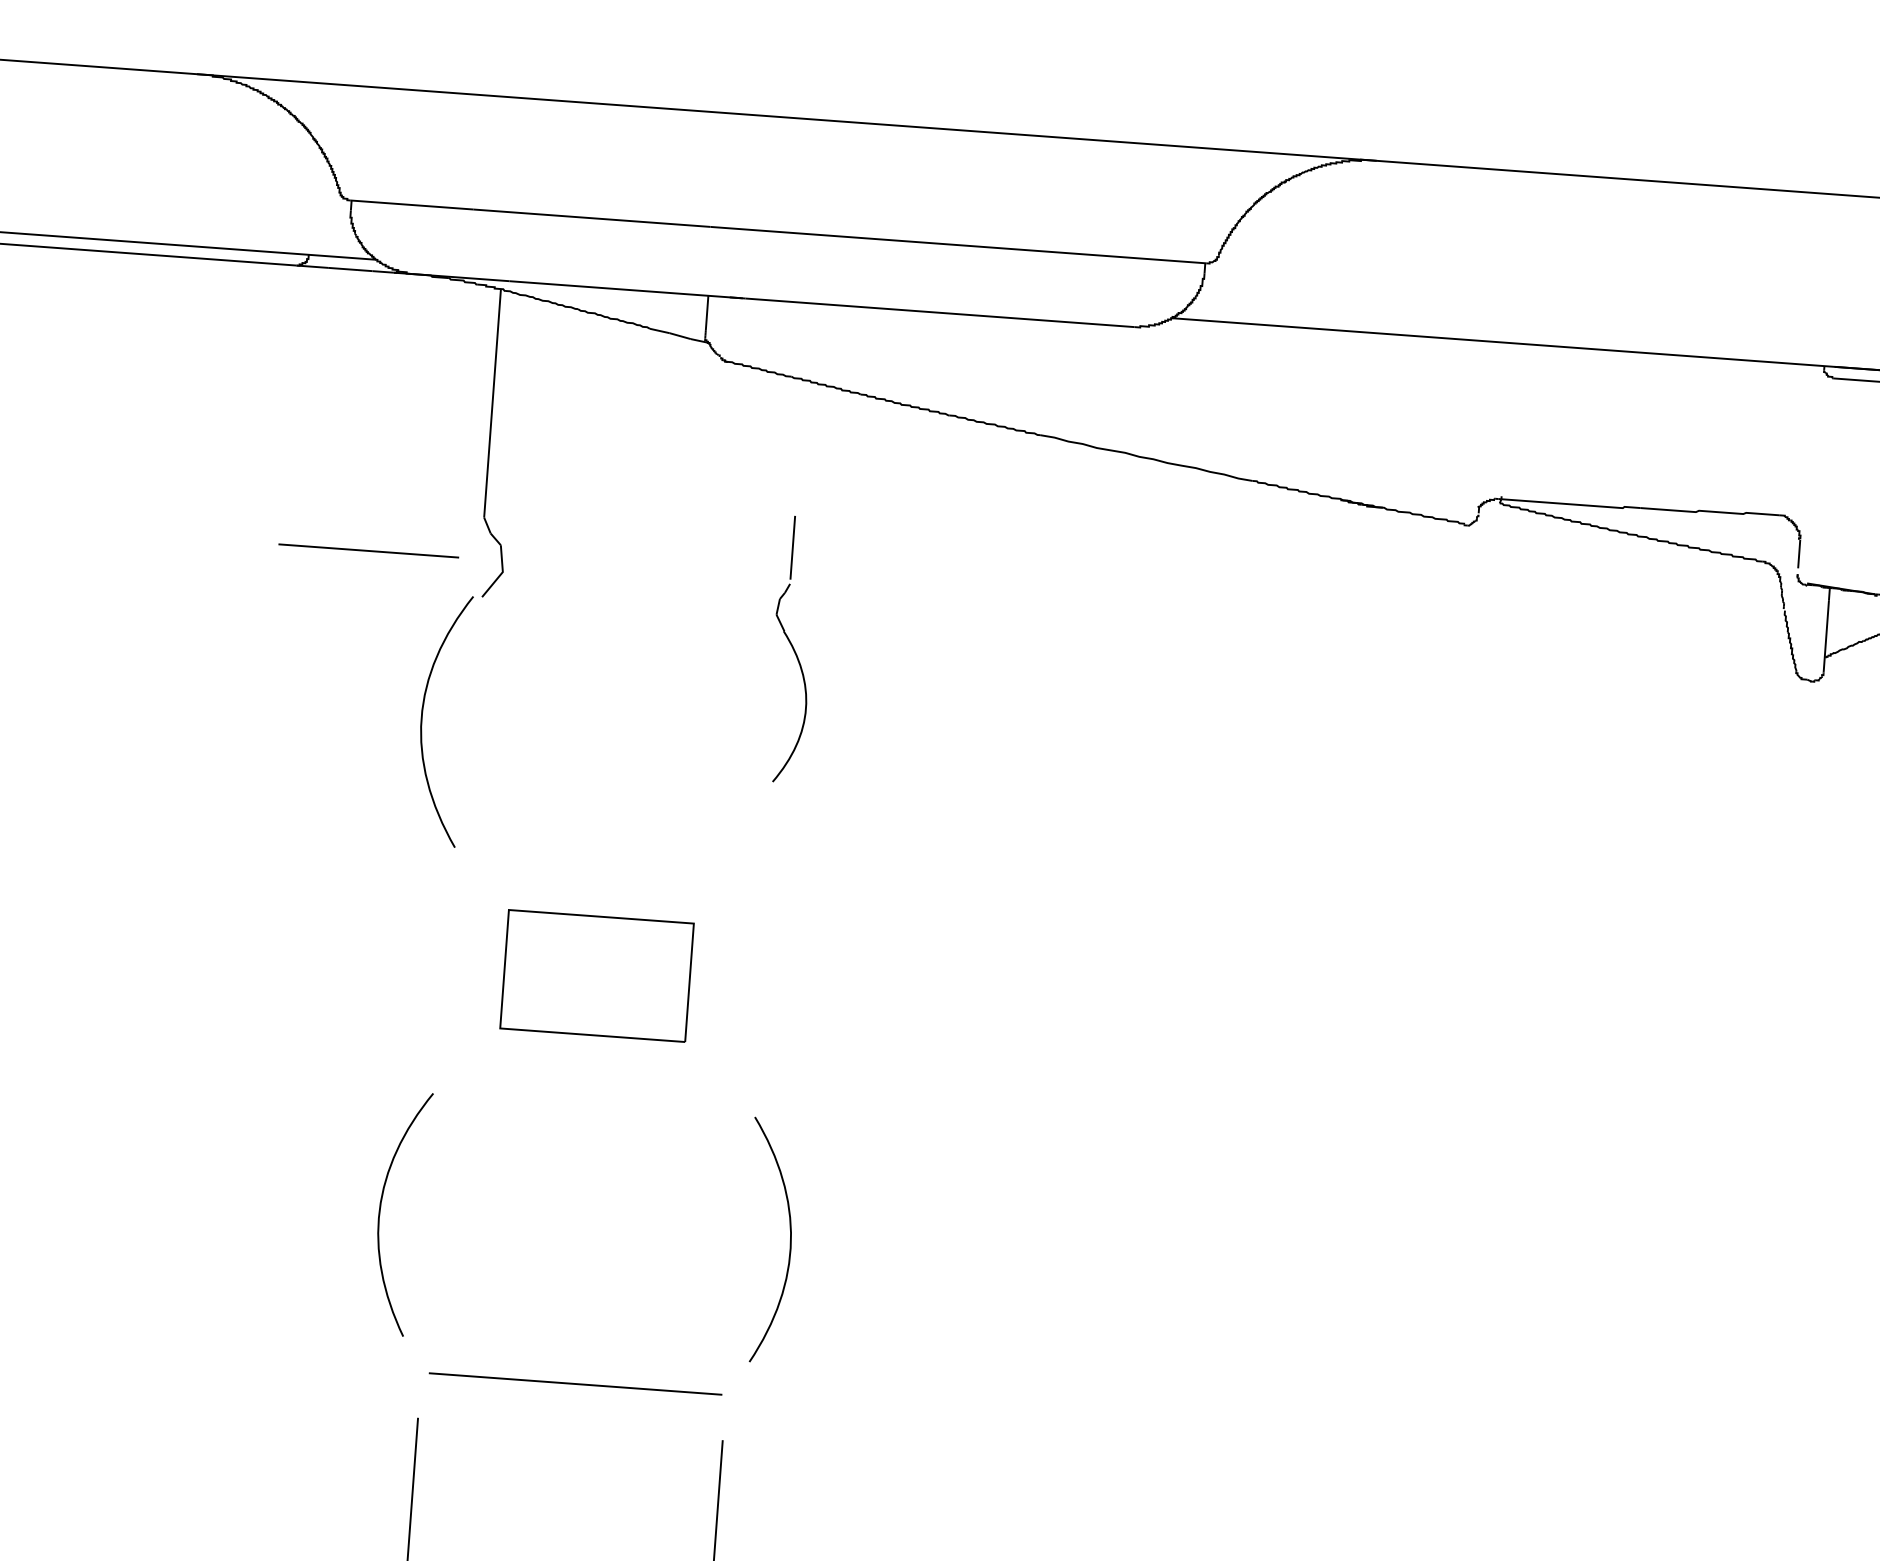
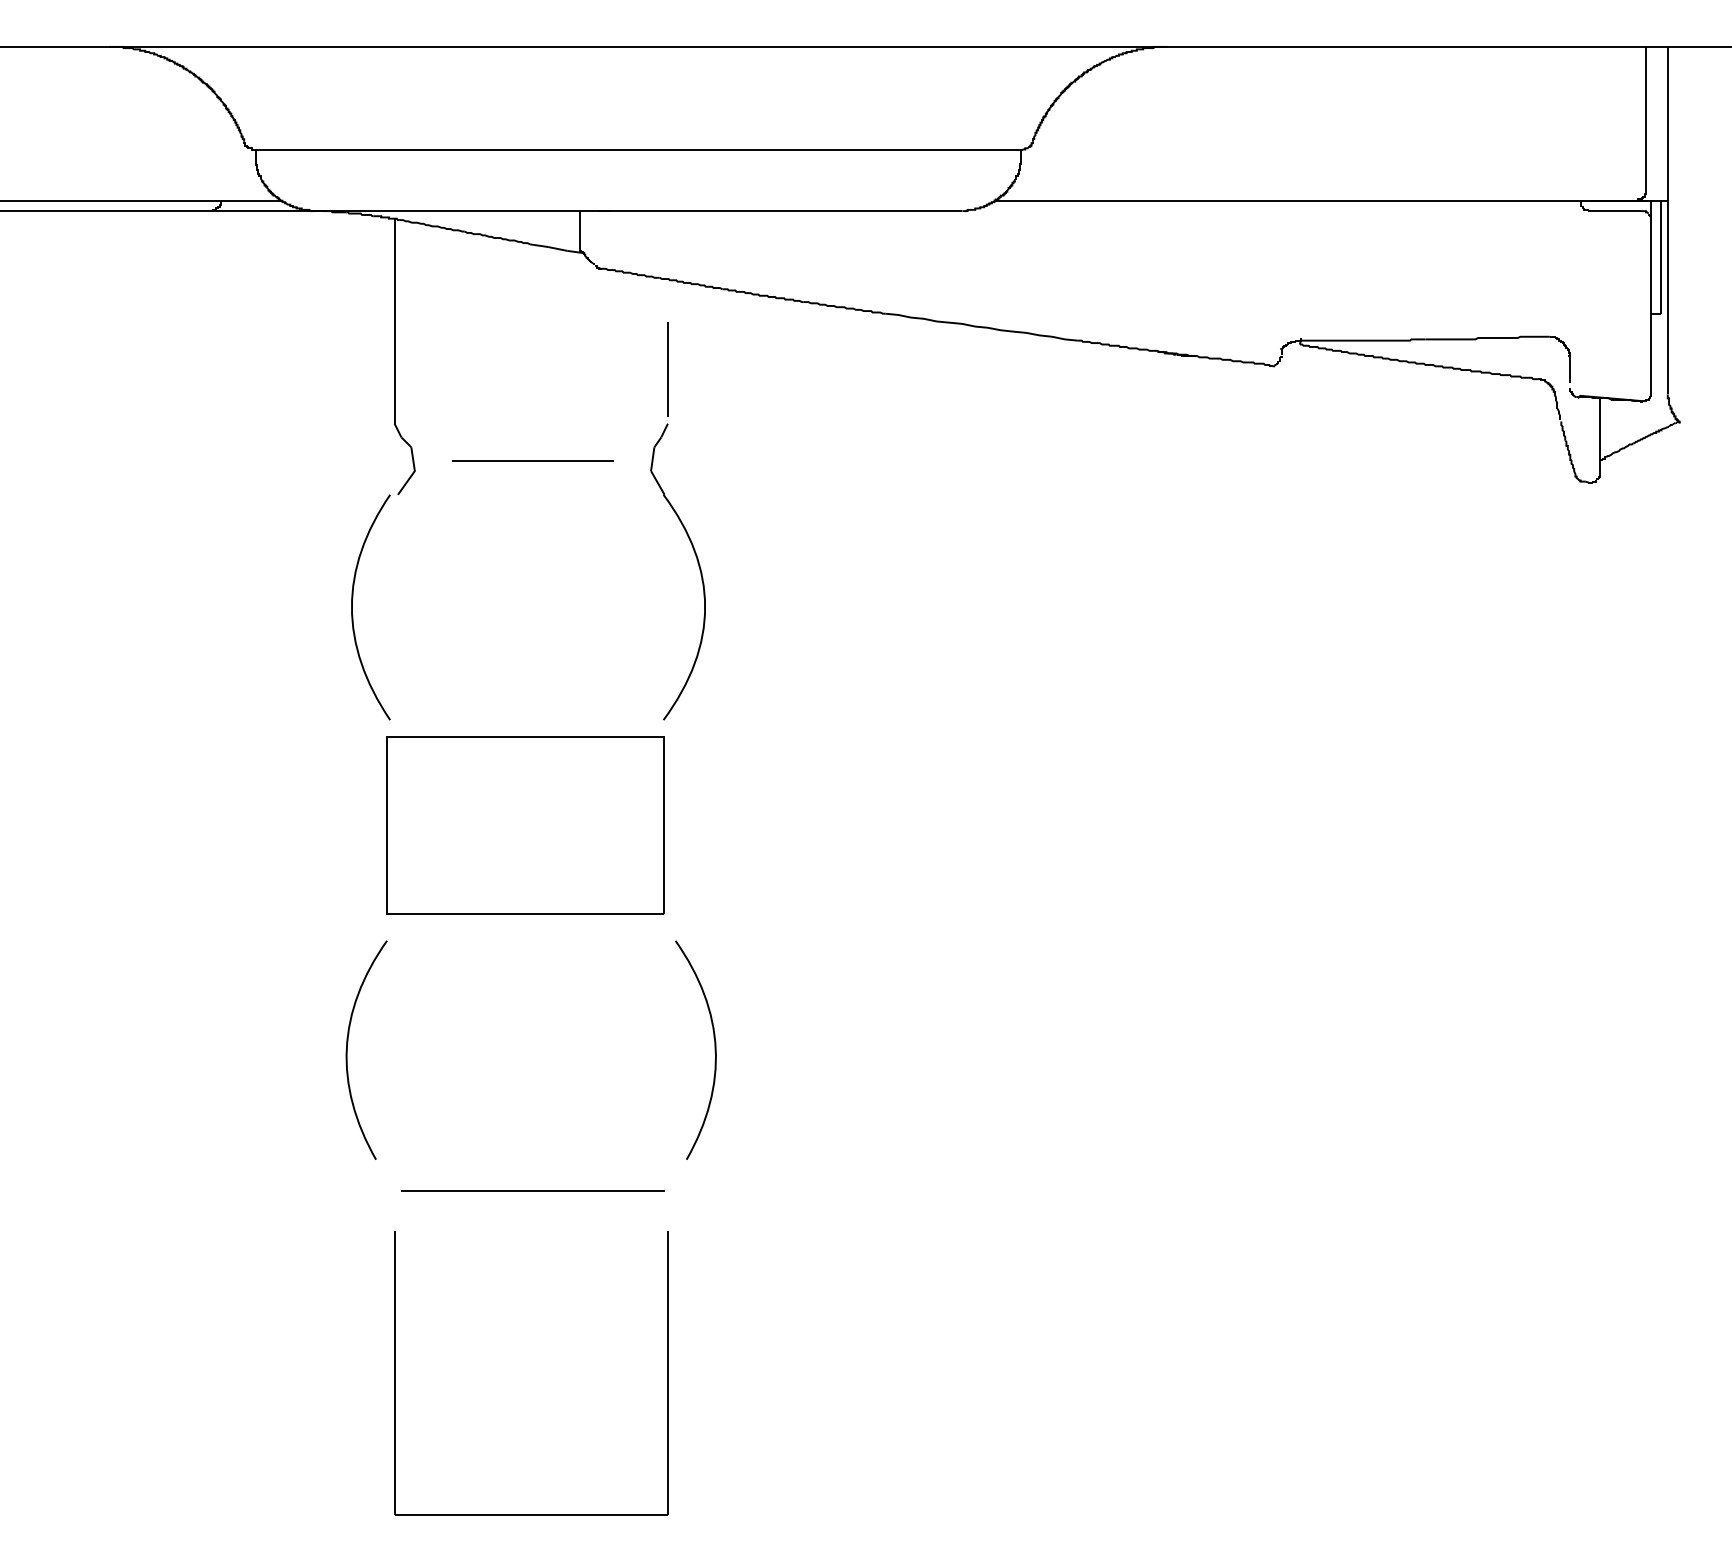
line: (368, 550) -> (532, 460), moved
part: (791, 649) -> (677, 521), size x1.67
part: (597, 976) -> (525, 825), size x1.67

